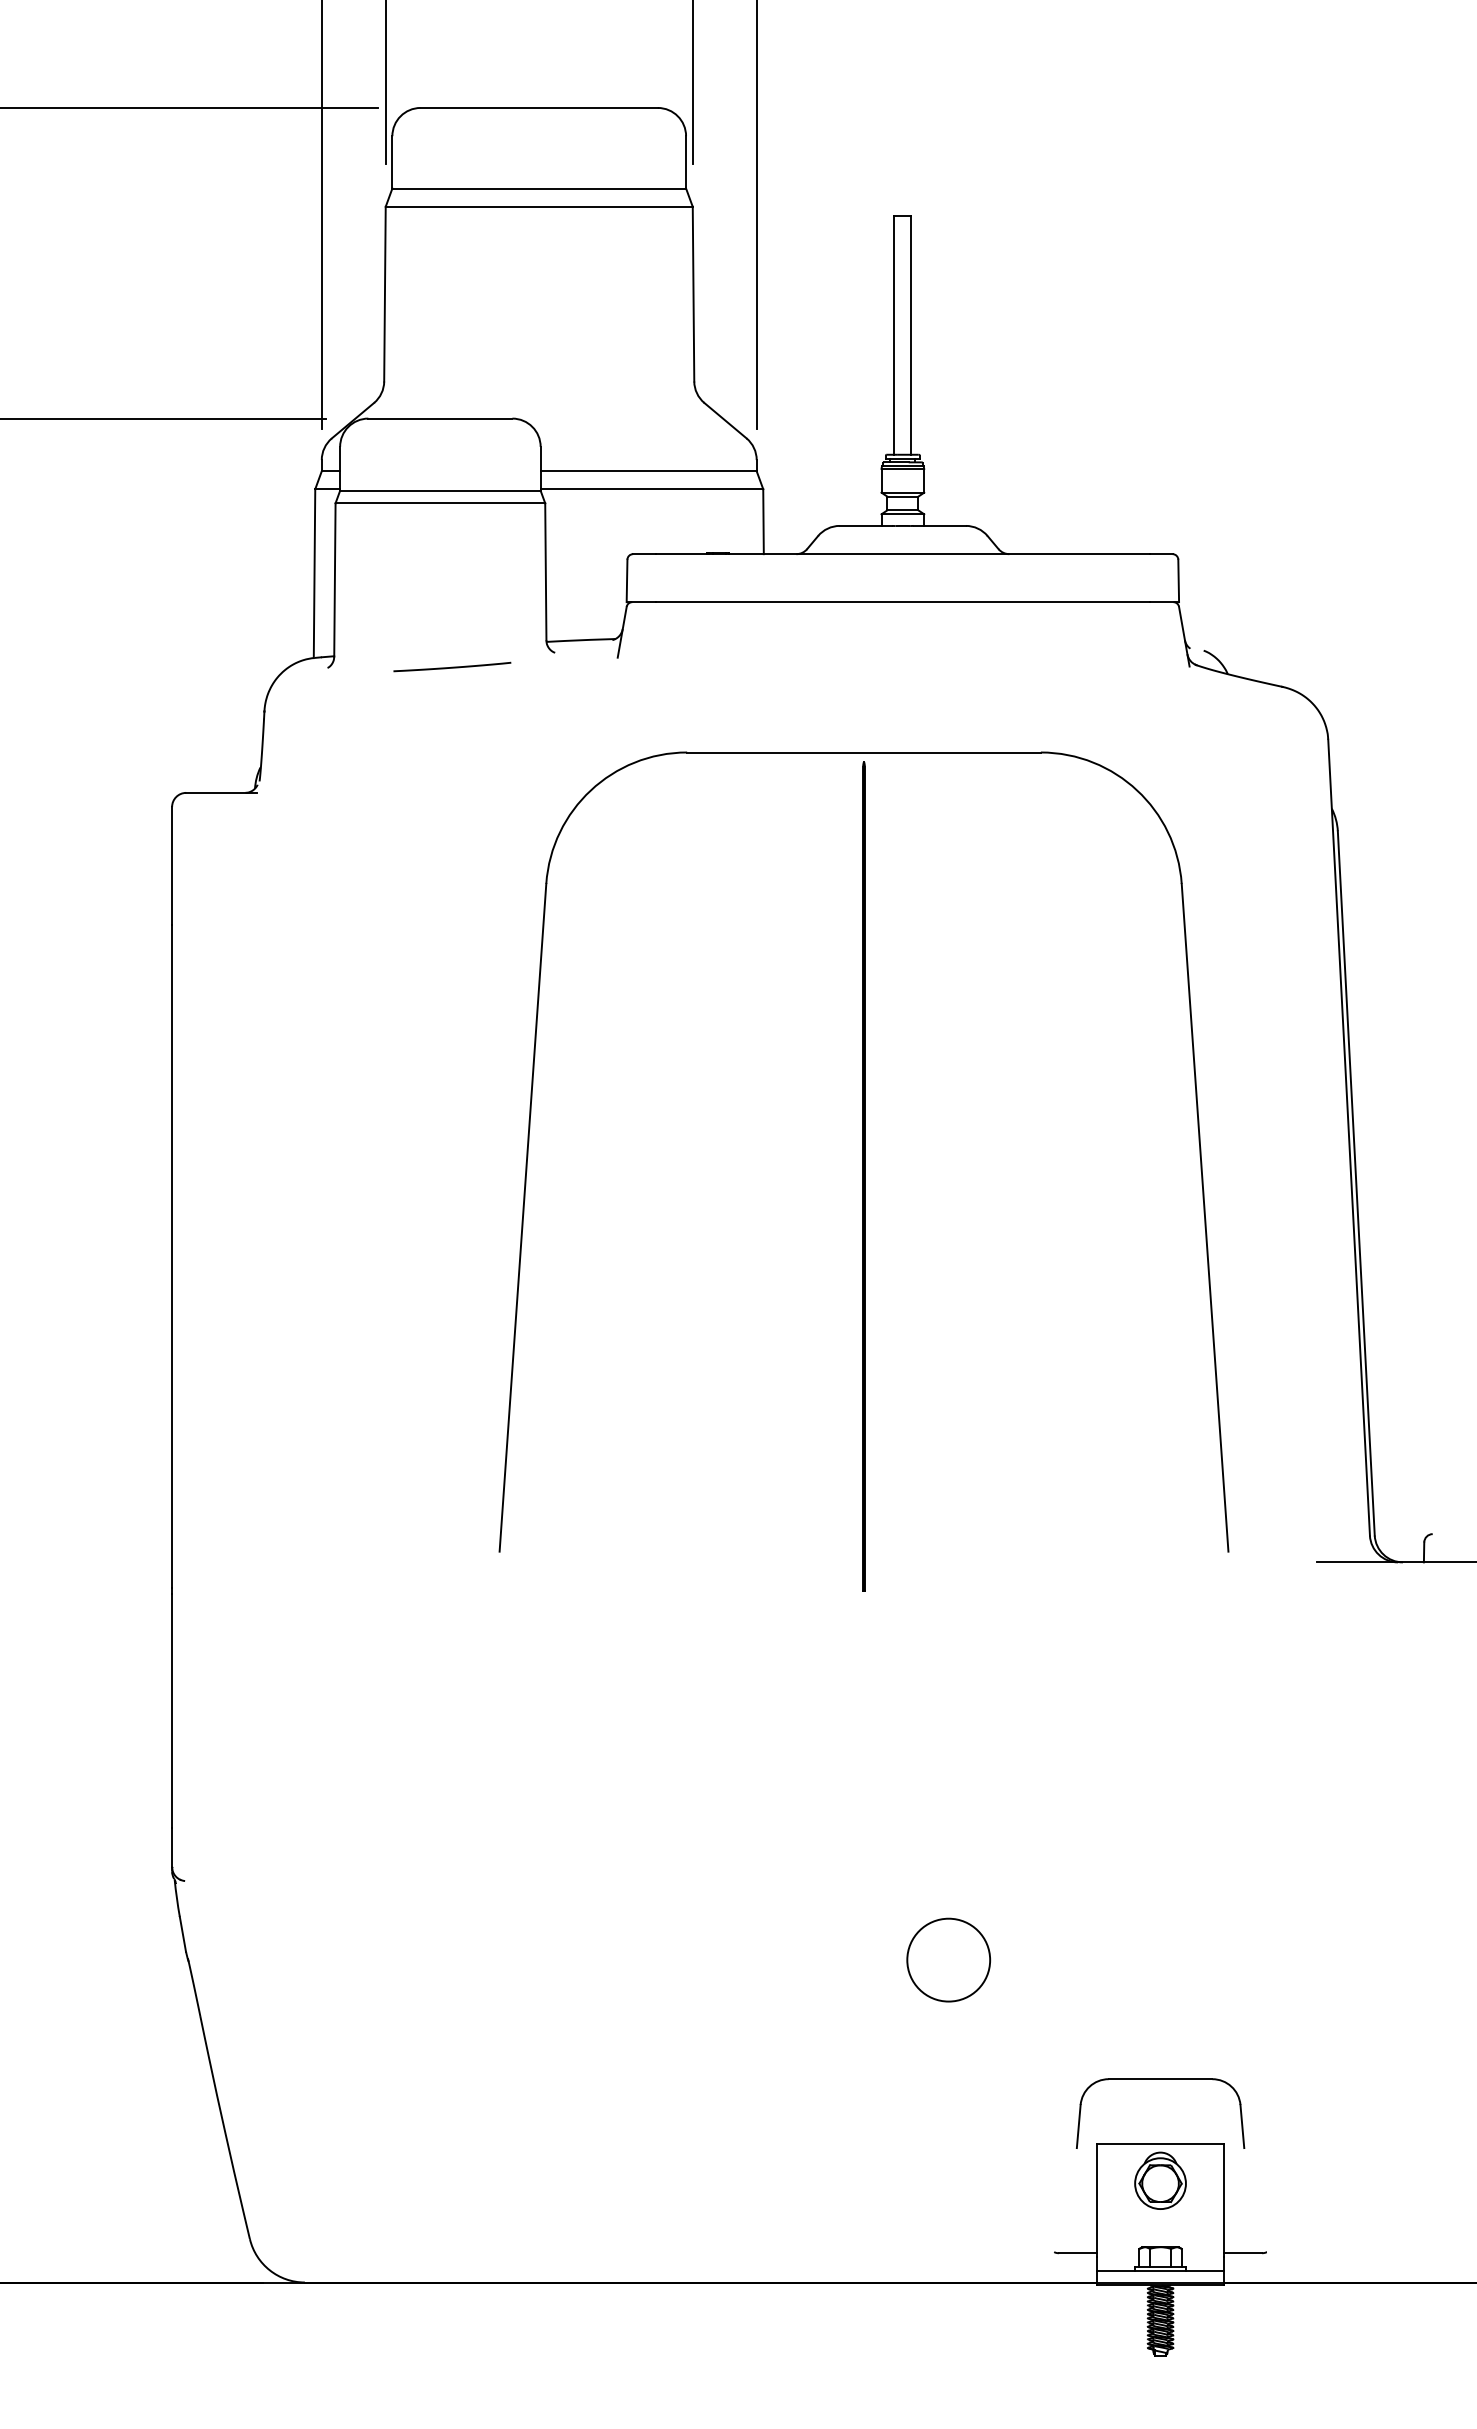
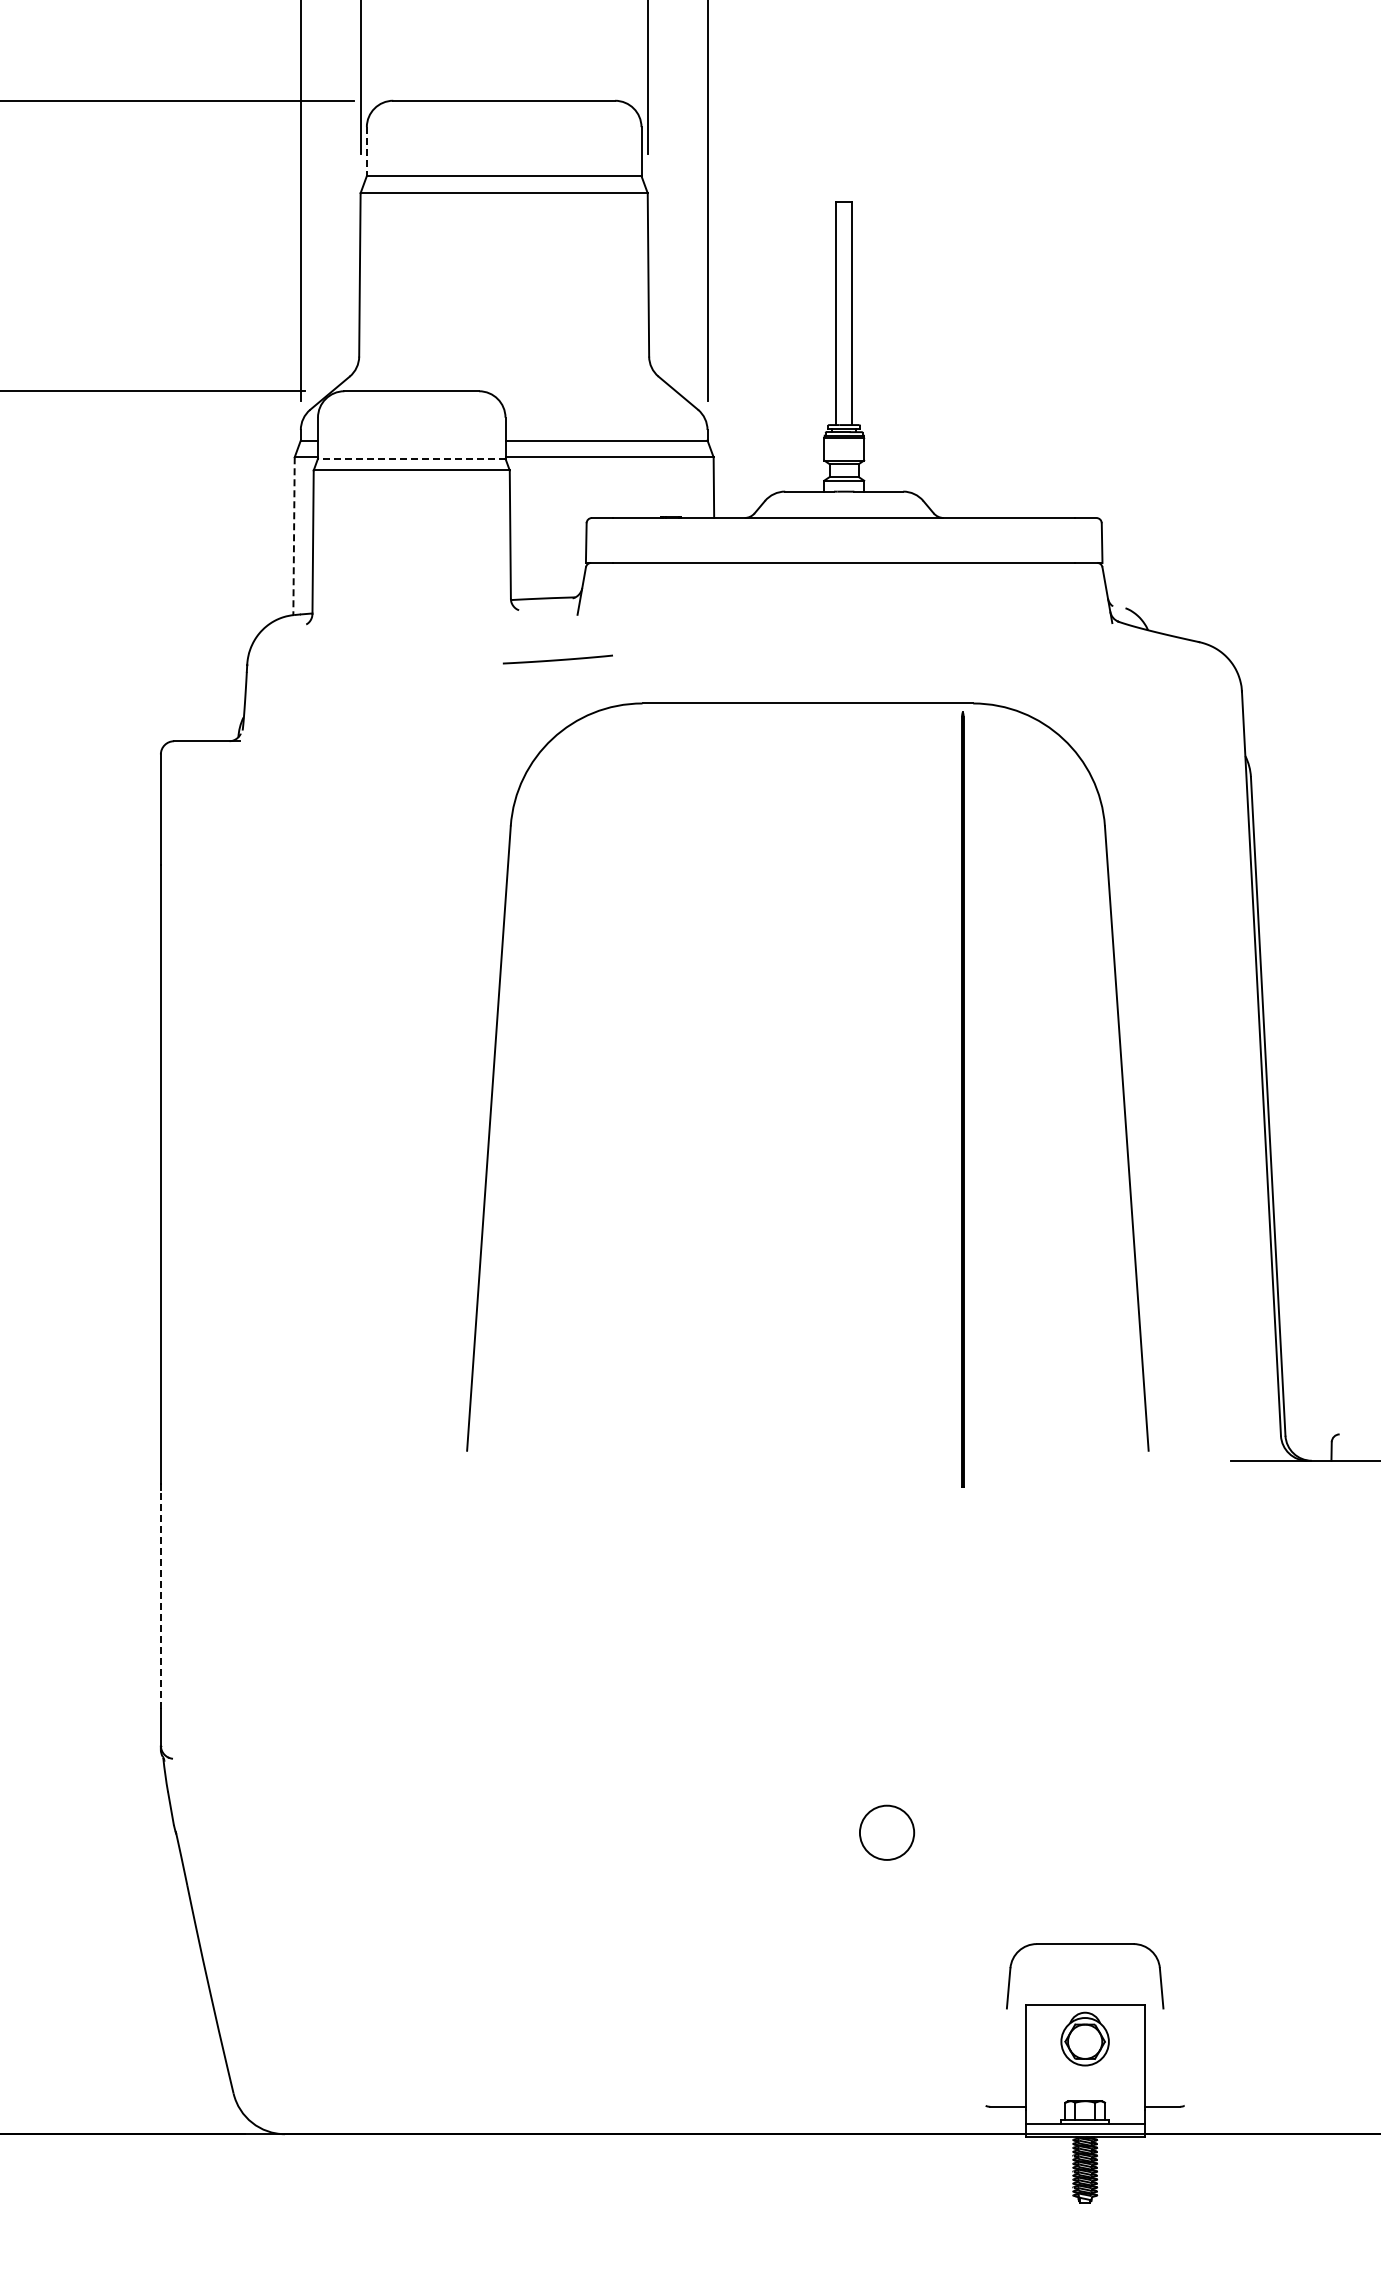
line: (392, 163) -> (366, 152), solid -> dashed
line: (440, 490) -> (411, 458), solid -> dashed
line: (315, 573) -> (294, 536), solid -> dashed
line: (451, 666) -> (557, 659), moved
line: (863, 1176) -> (962, 1099), moved
line: (171, 1709) -> (160, 1598), solid -> dashed
part: (948, 1959) -> (886, 1832), size x0.7

